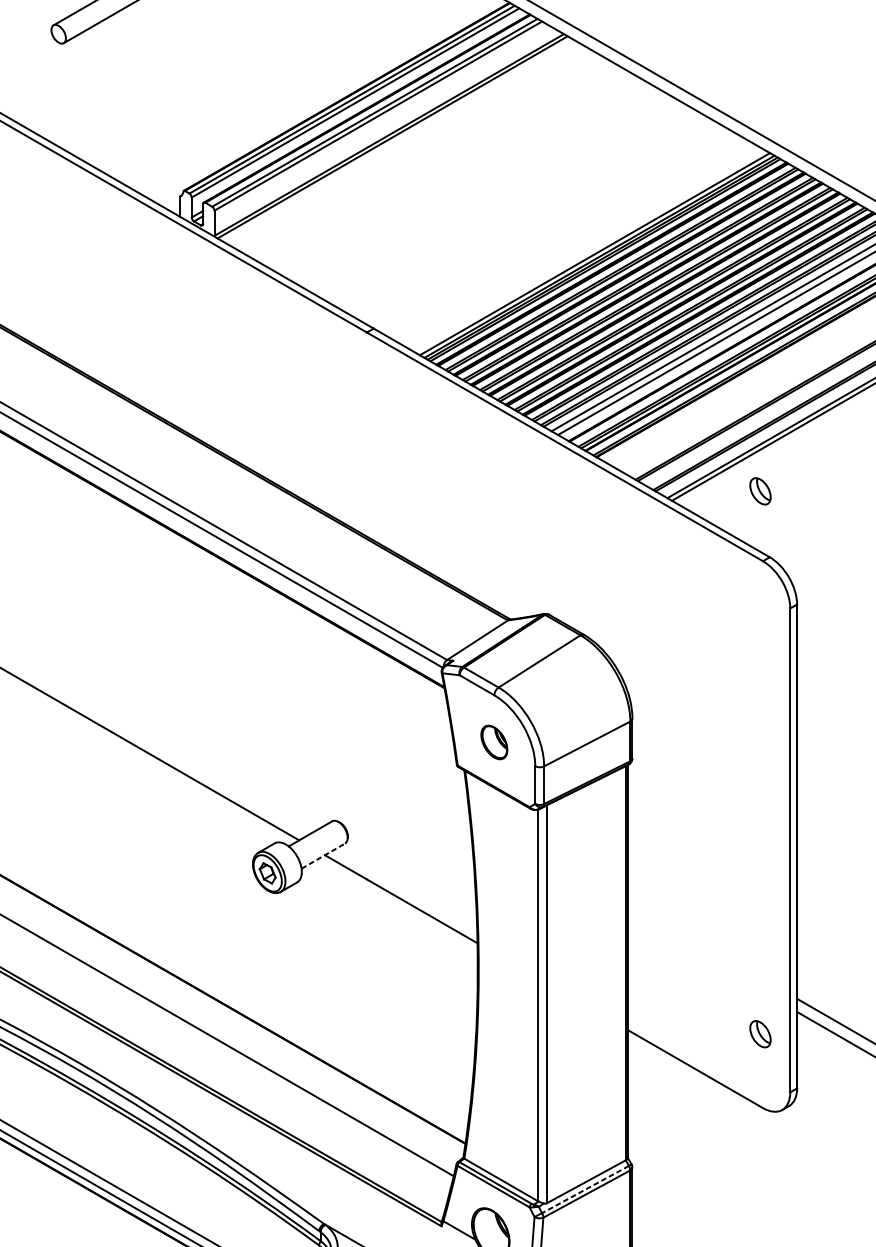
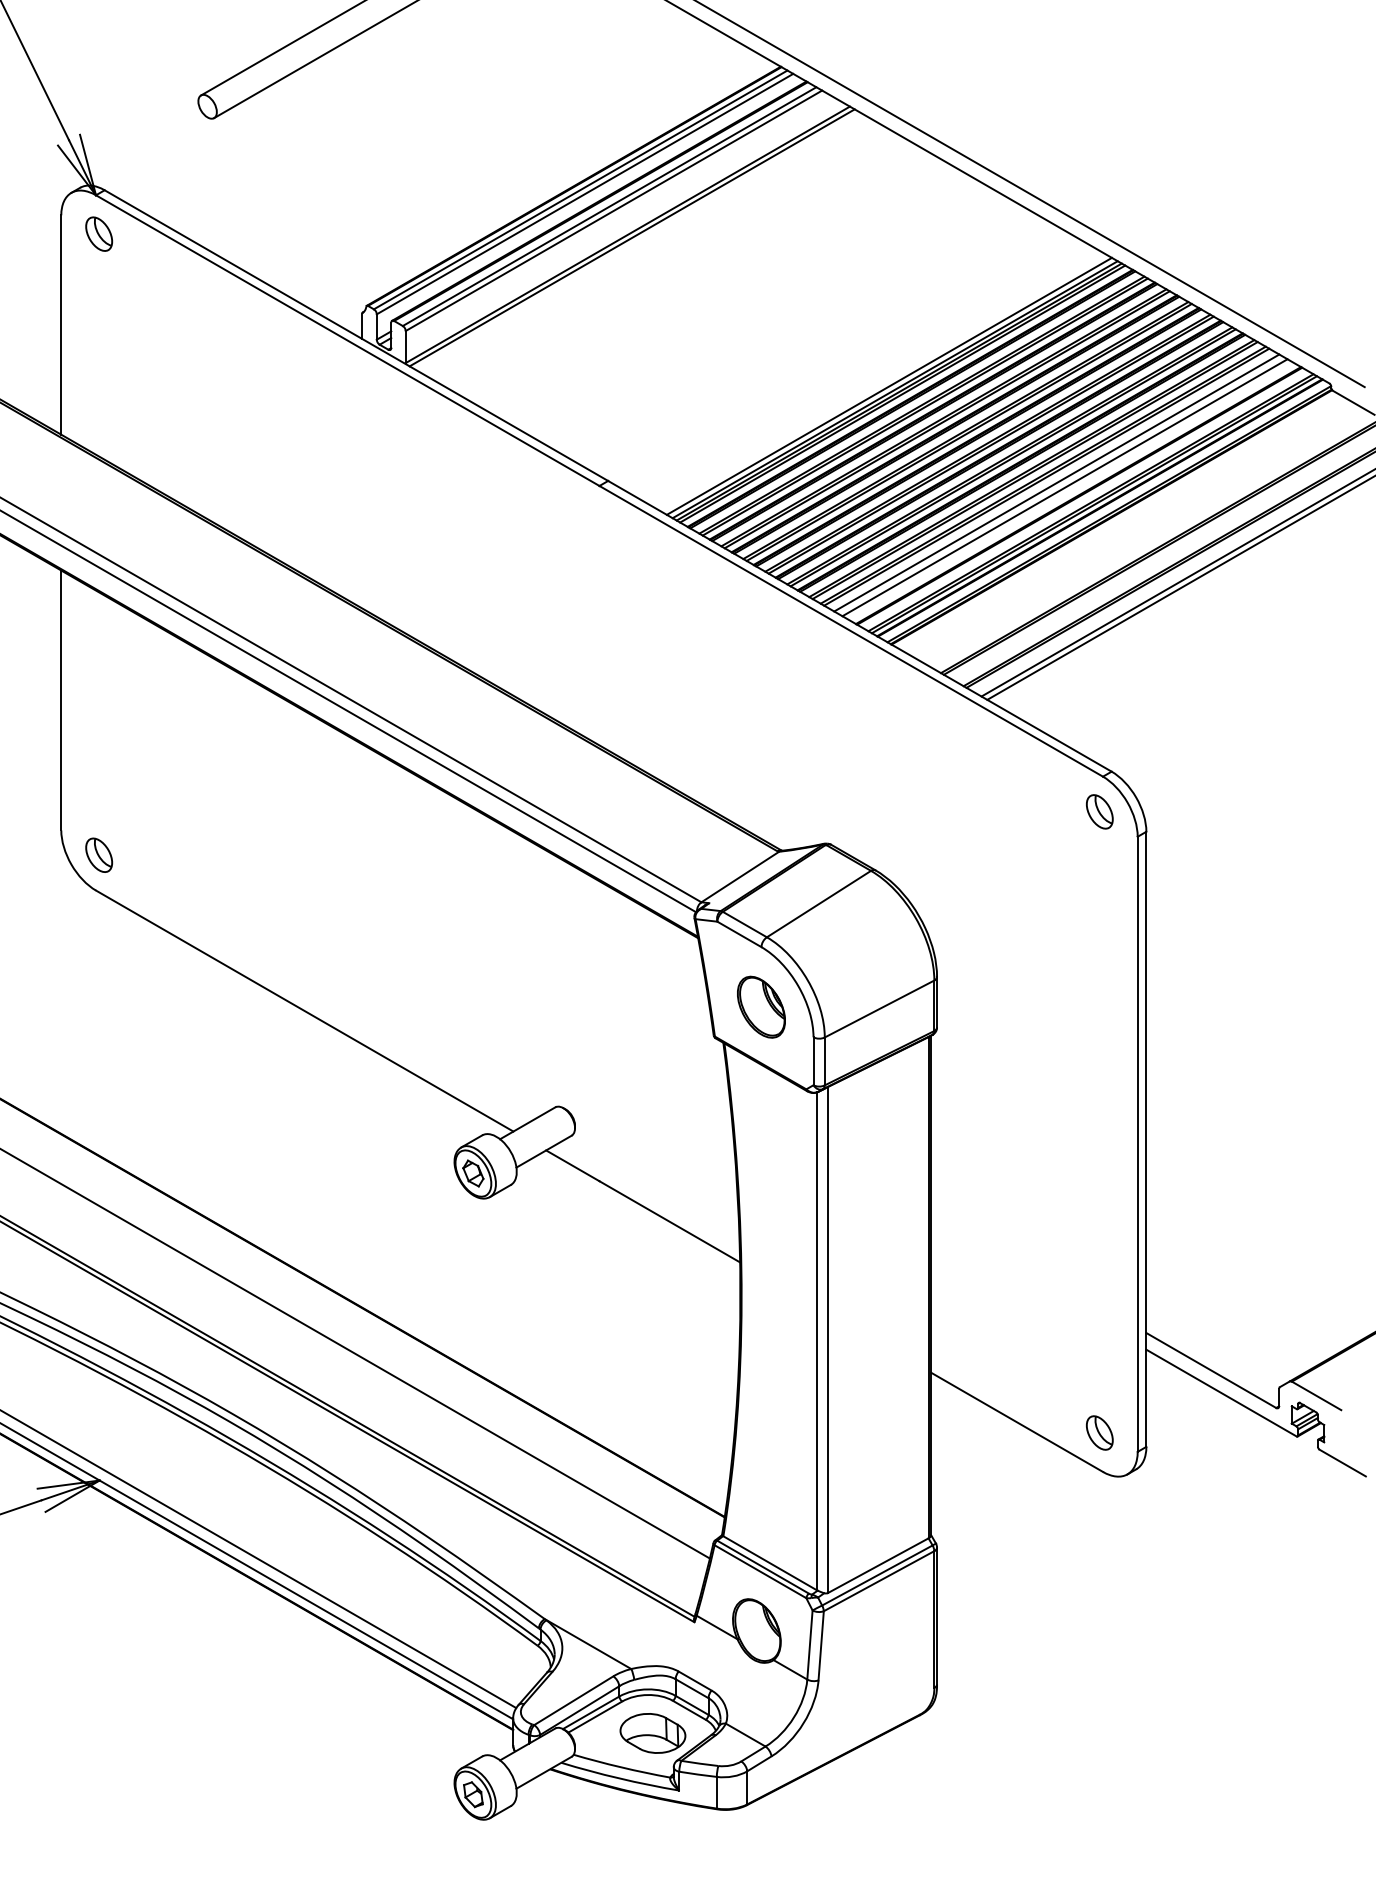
part: (760, 491) -> (1099, 811), moved
part: (494, 741) -> (761, 1006), size x1.43
line: (323, 856) -> (544, 1151), dashed -> solid
part: (760, 1033) -> (1099, 1432), moved
line: (585, 1189) -> (877, 1575), dashed -> solid

